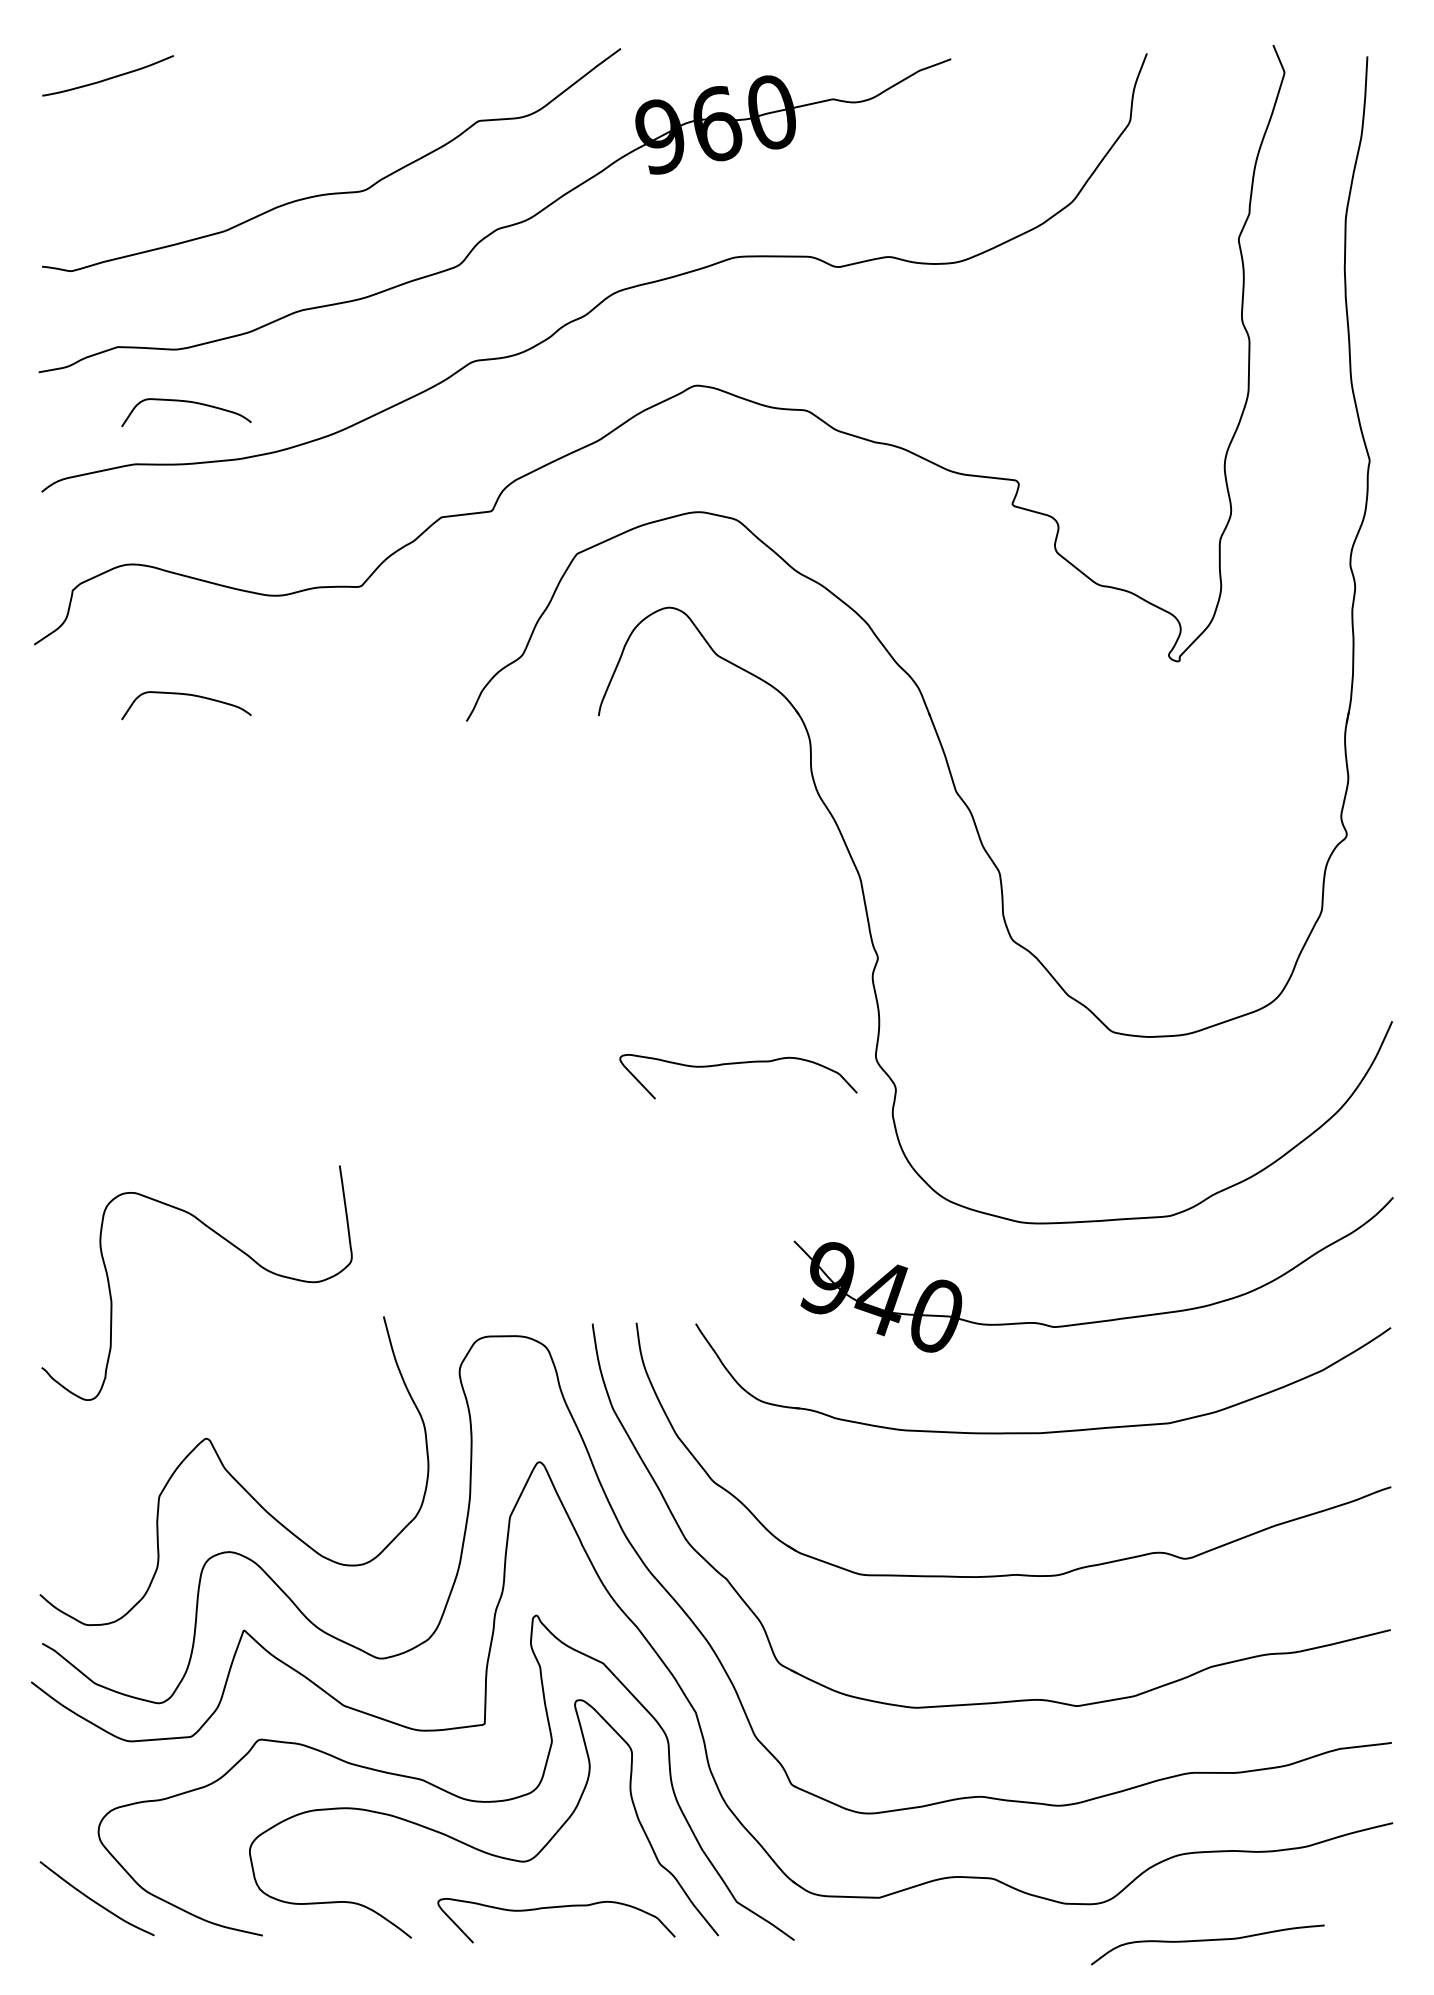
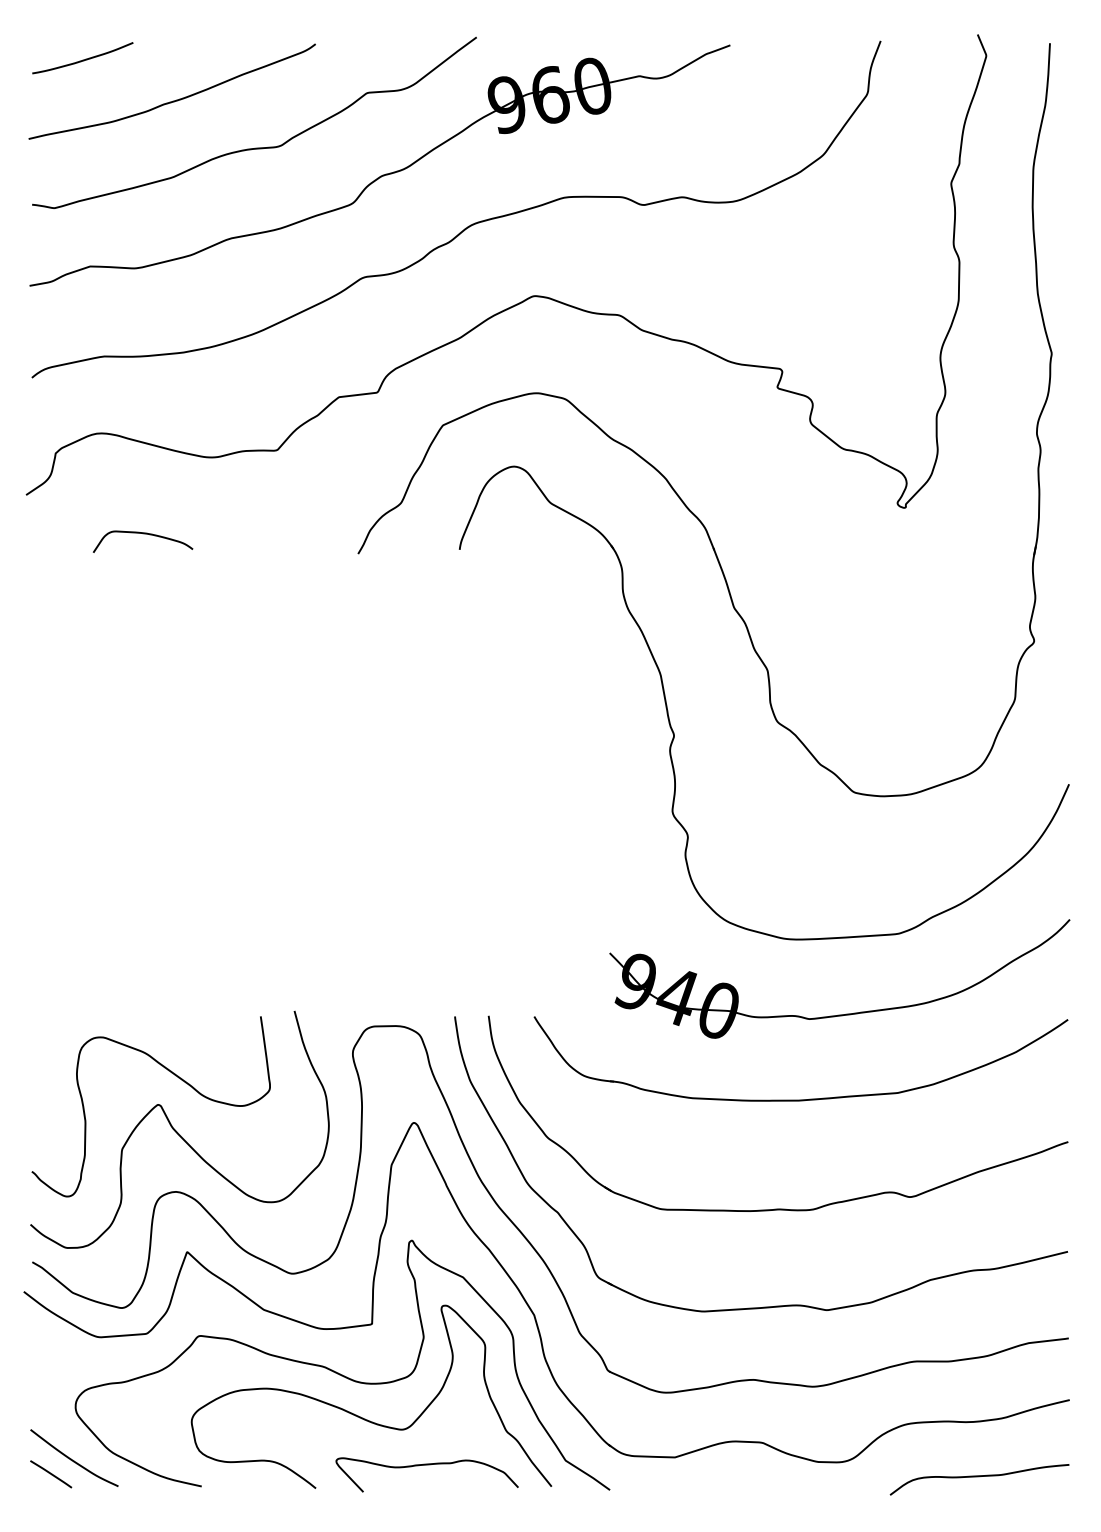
curve: (228, 130) -> (175, 100), added
curve: (186, 402) -> (143, 309), removed
curve: (736, 1064) -> (565, 817), removed
curve: (223, 1239) -> (171, 1073), moved
line: (66, 1919) -> (50, 1474), added
curve: (1207, 1941) -> (979, 1477), moved

